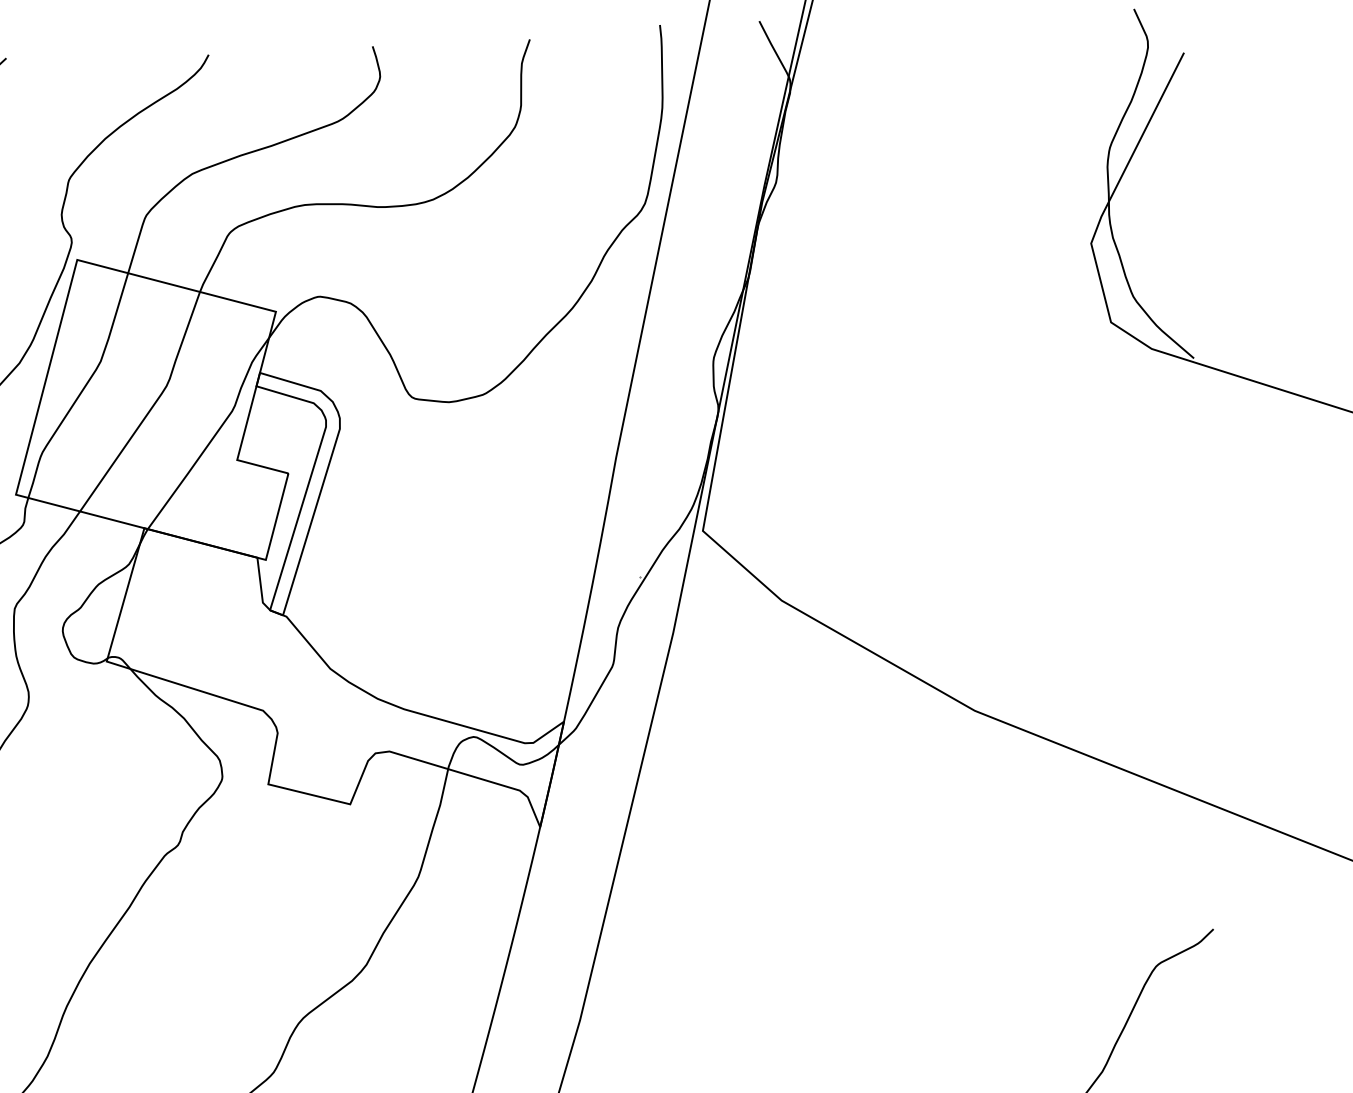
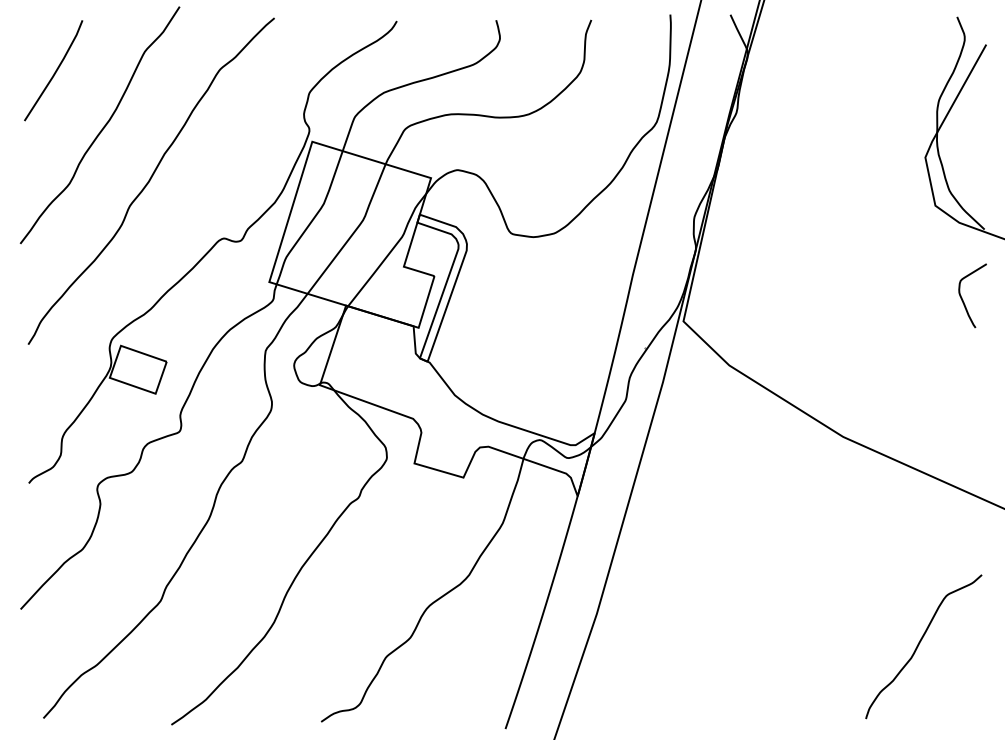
curve: (1163, 475) -> (963, 299), added

